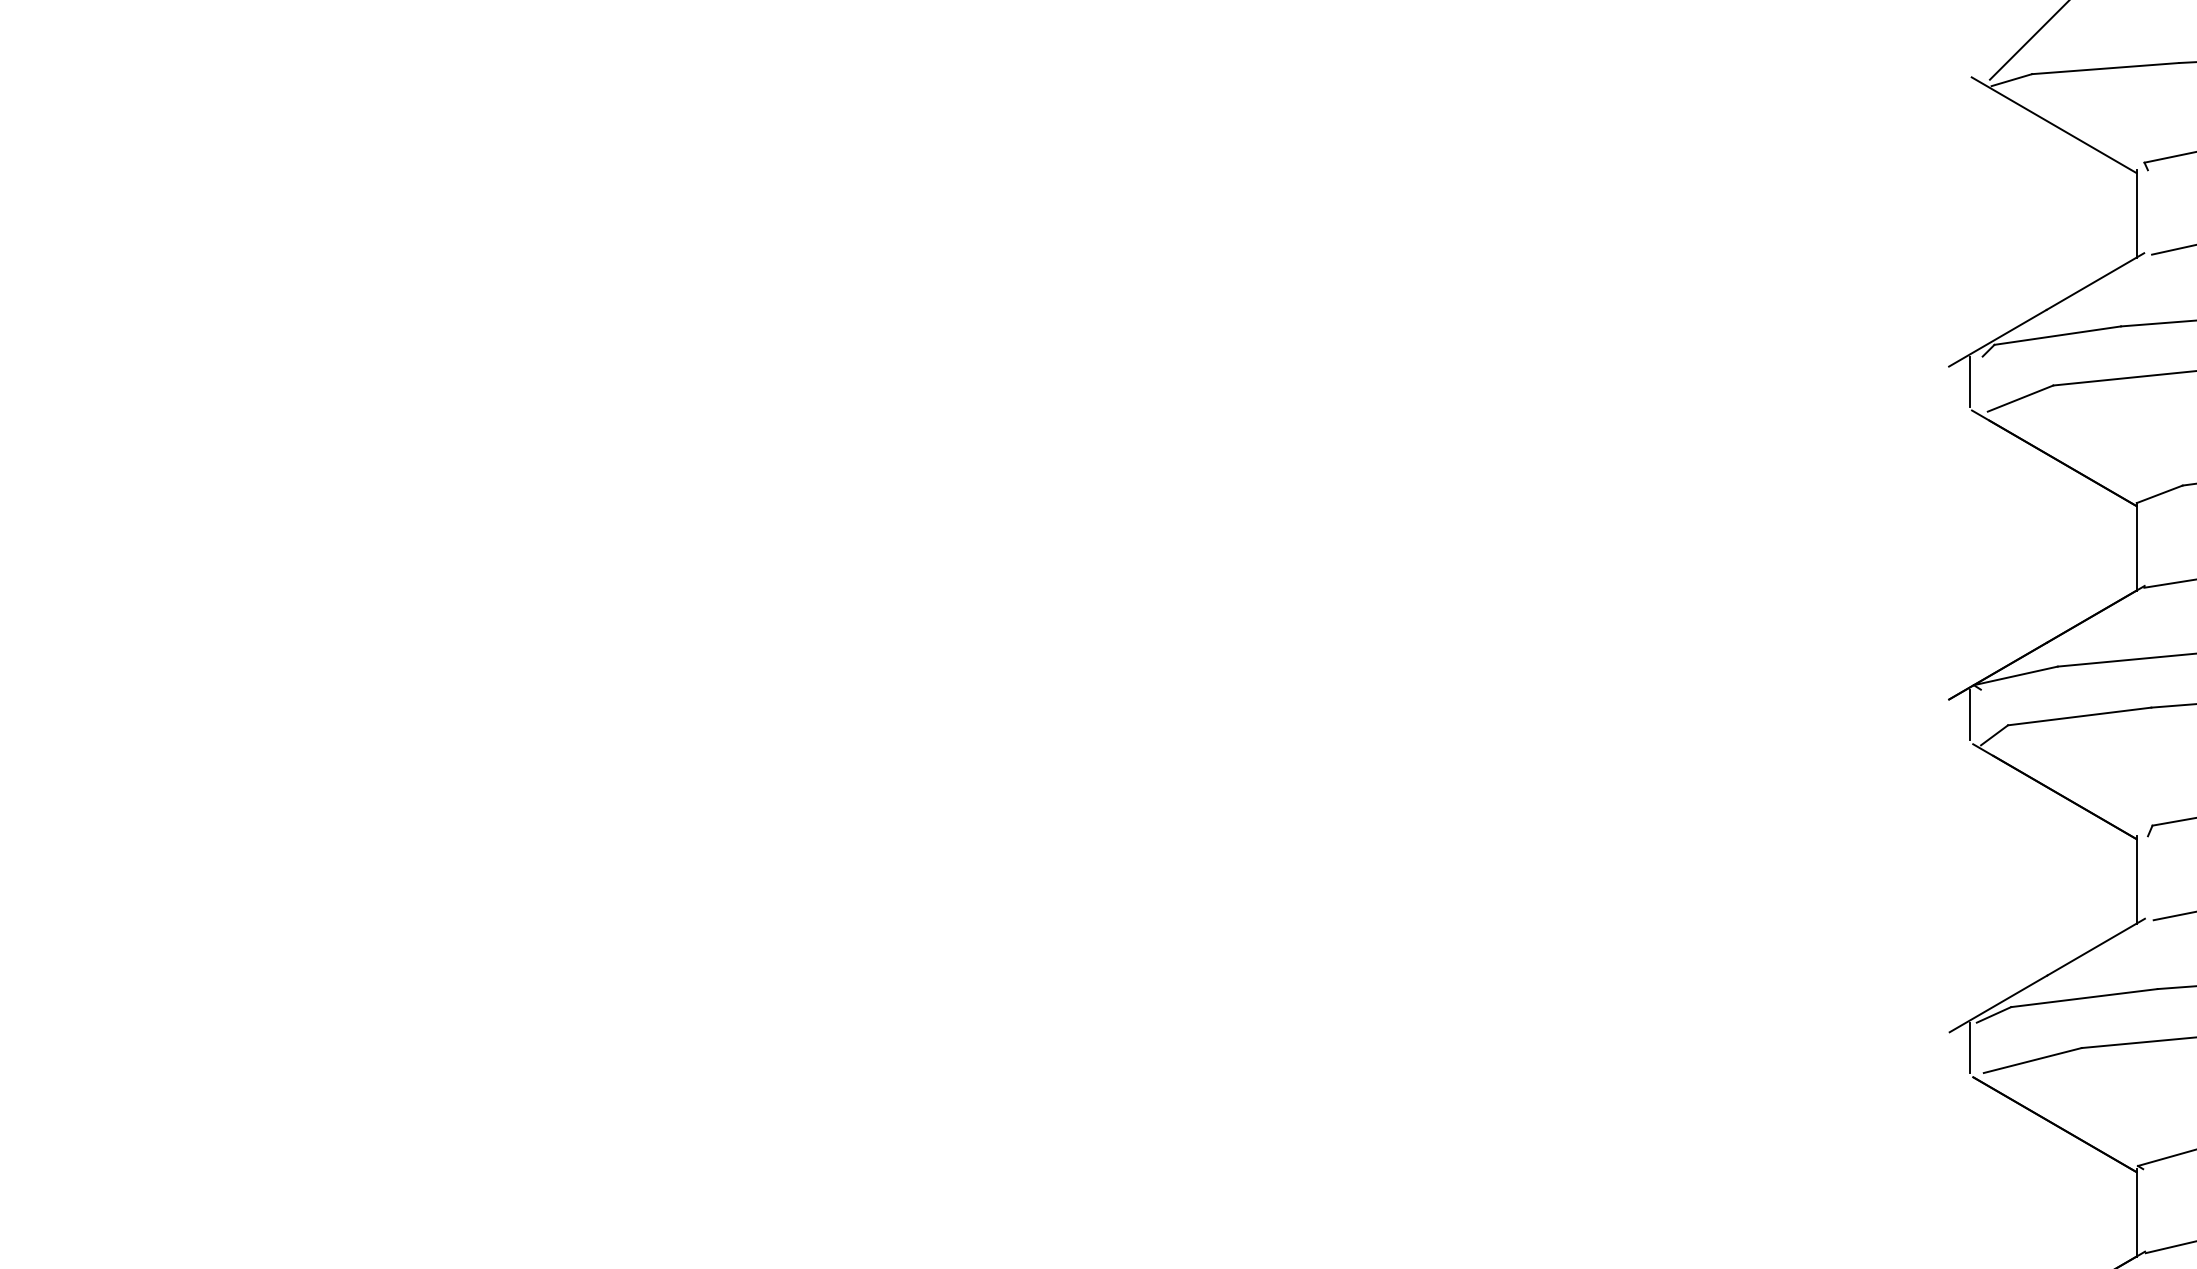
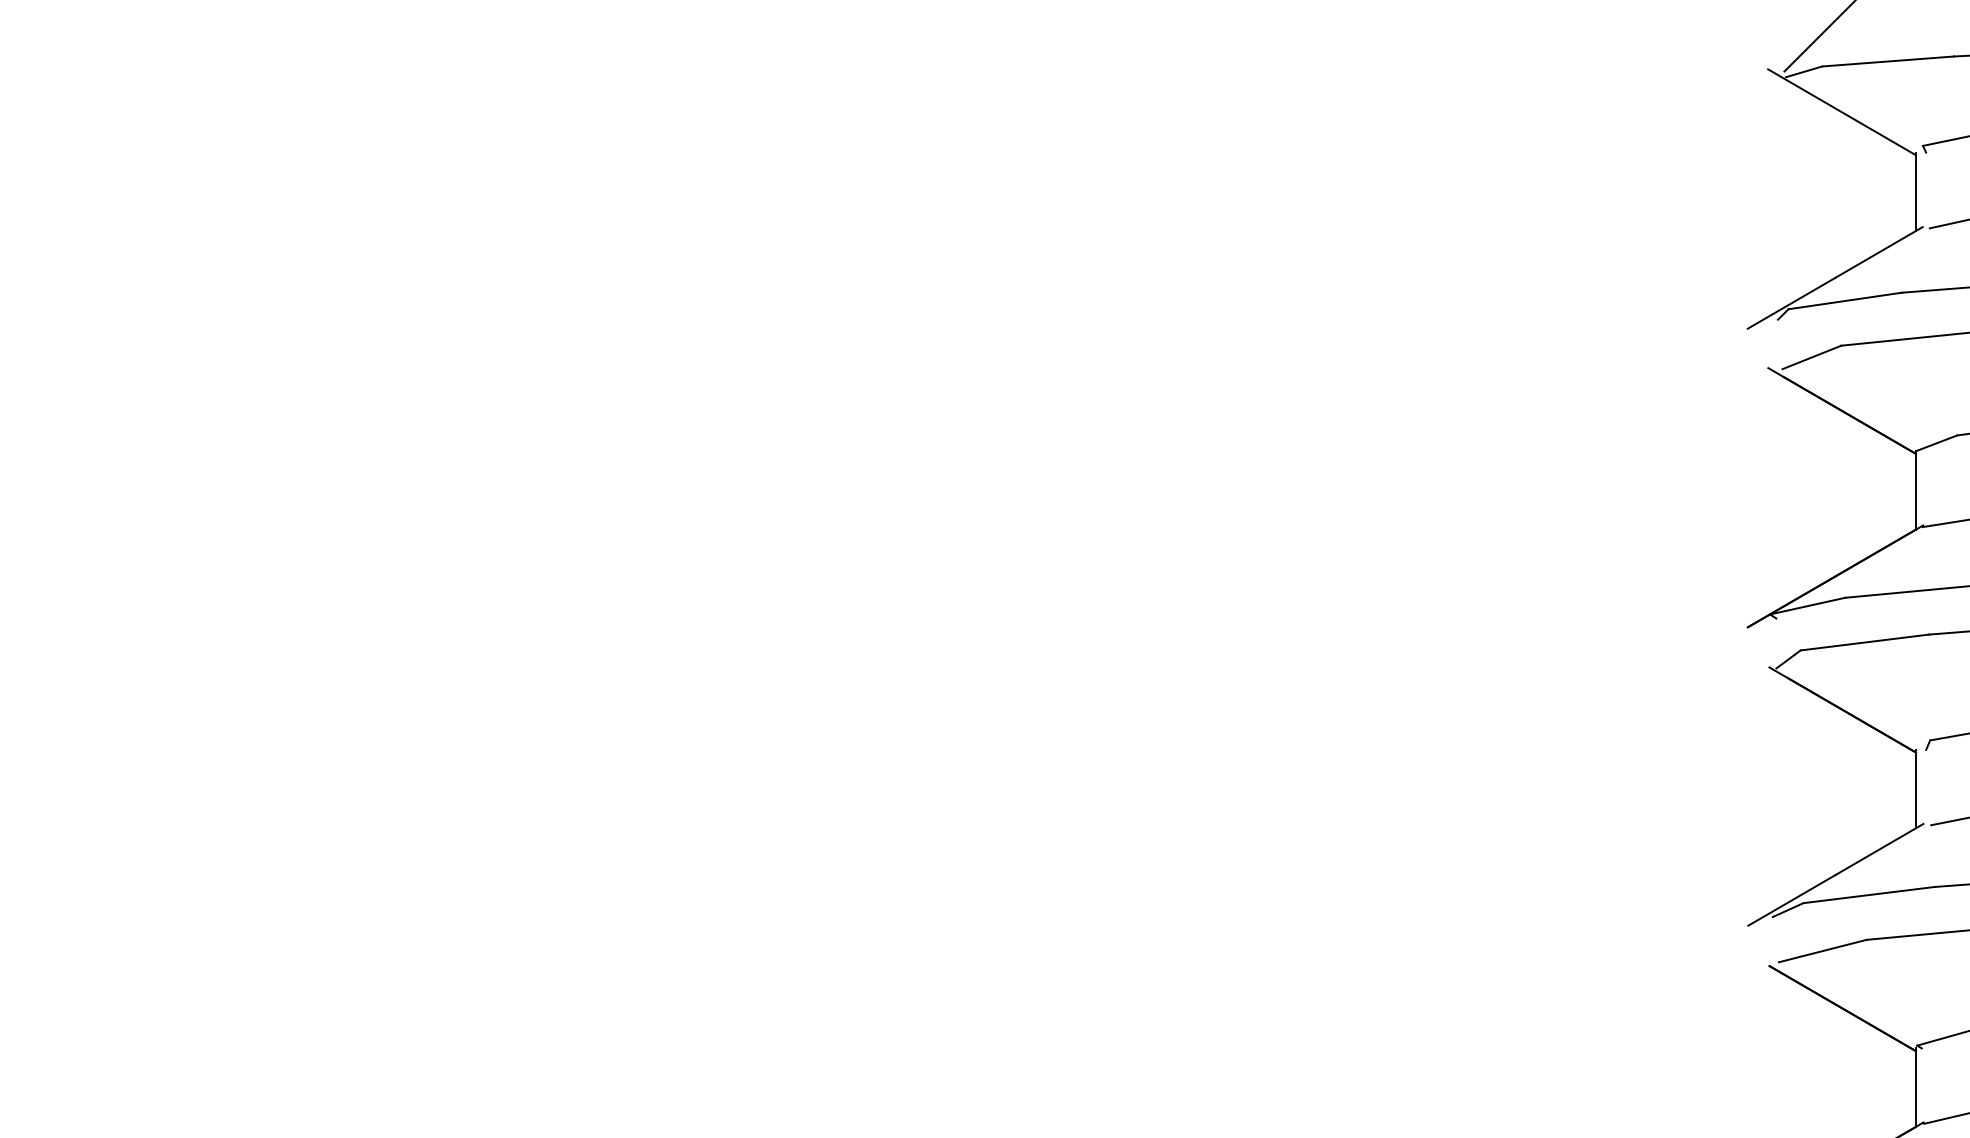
line: (1969, 380) -> (1766, 341), removed
line: (1969, 714) -> (1766, 640), removed
line: (1969, 1047) -> (1766, 939), removed

